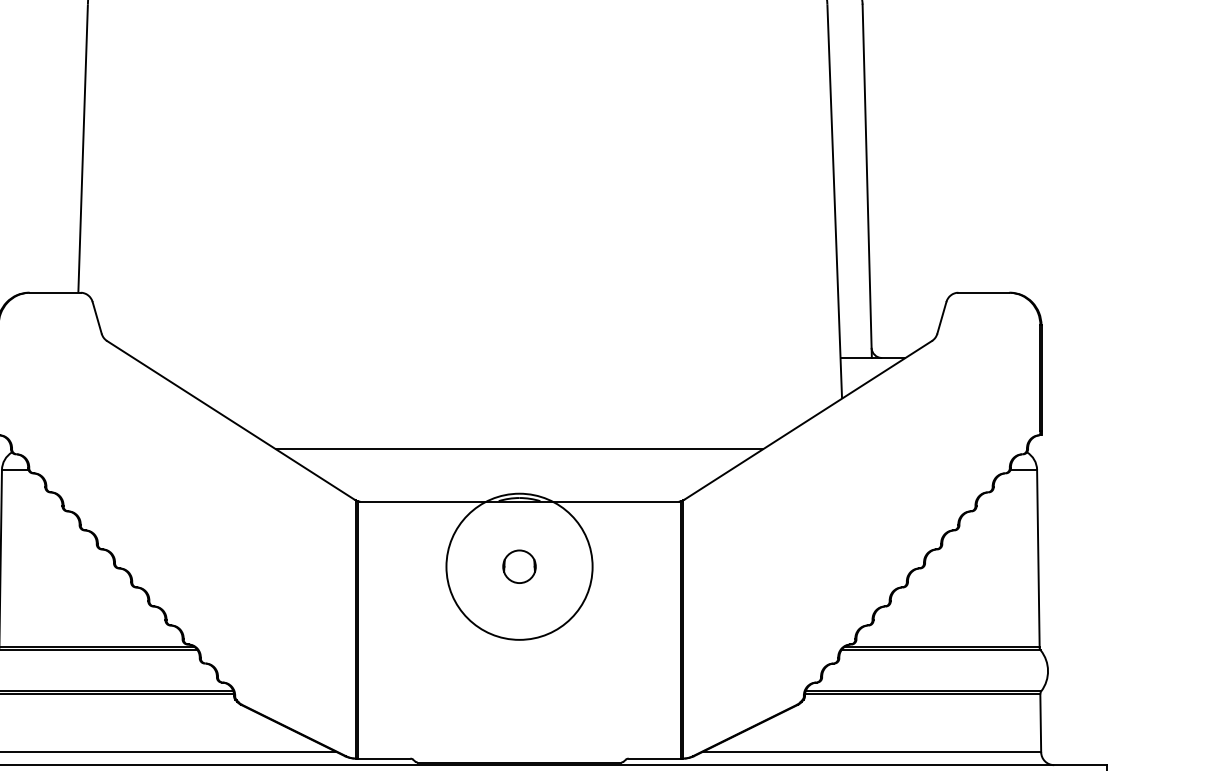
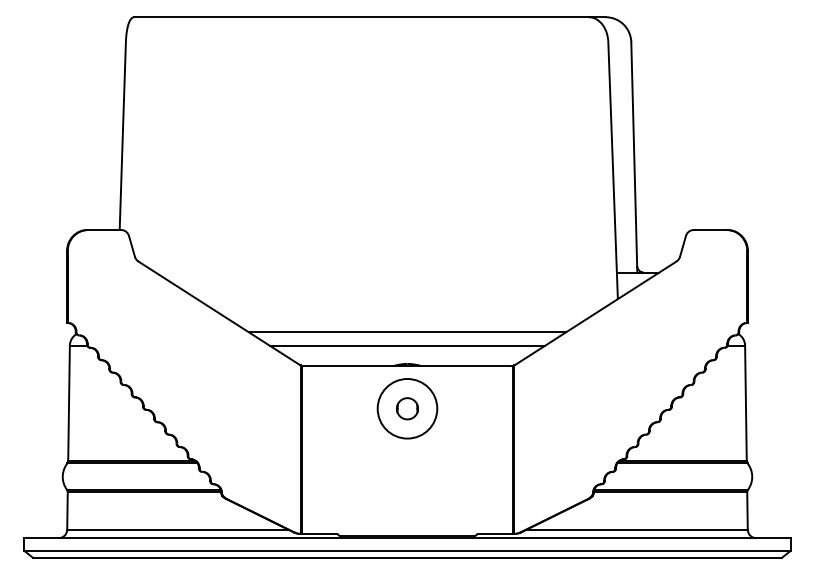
line: (519, 469) -> (407, 345), added
circle: (519, 566) -> (407, 408), size x0.62

